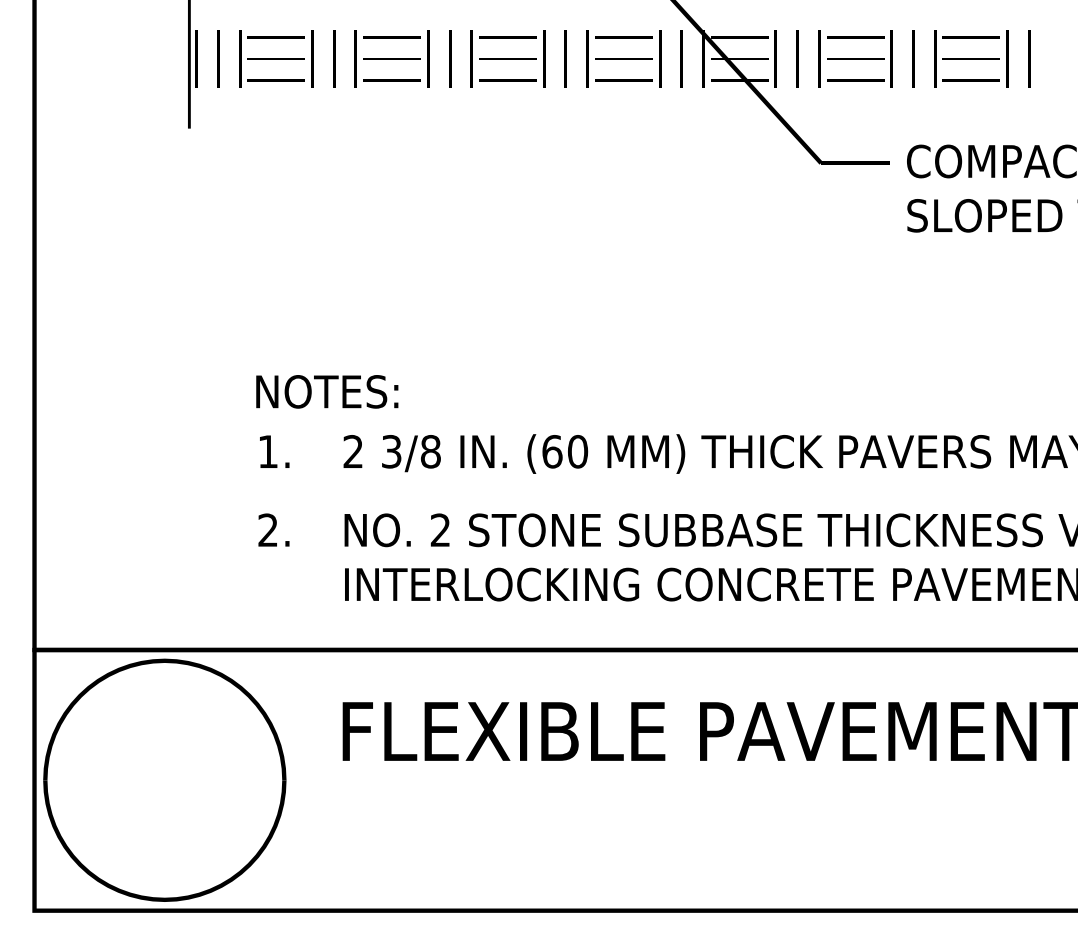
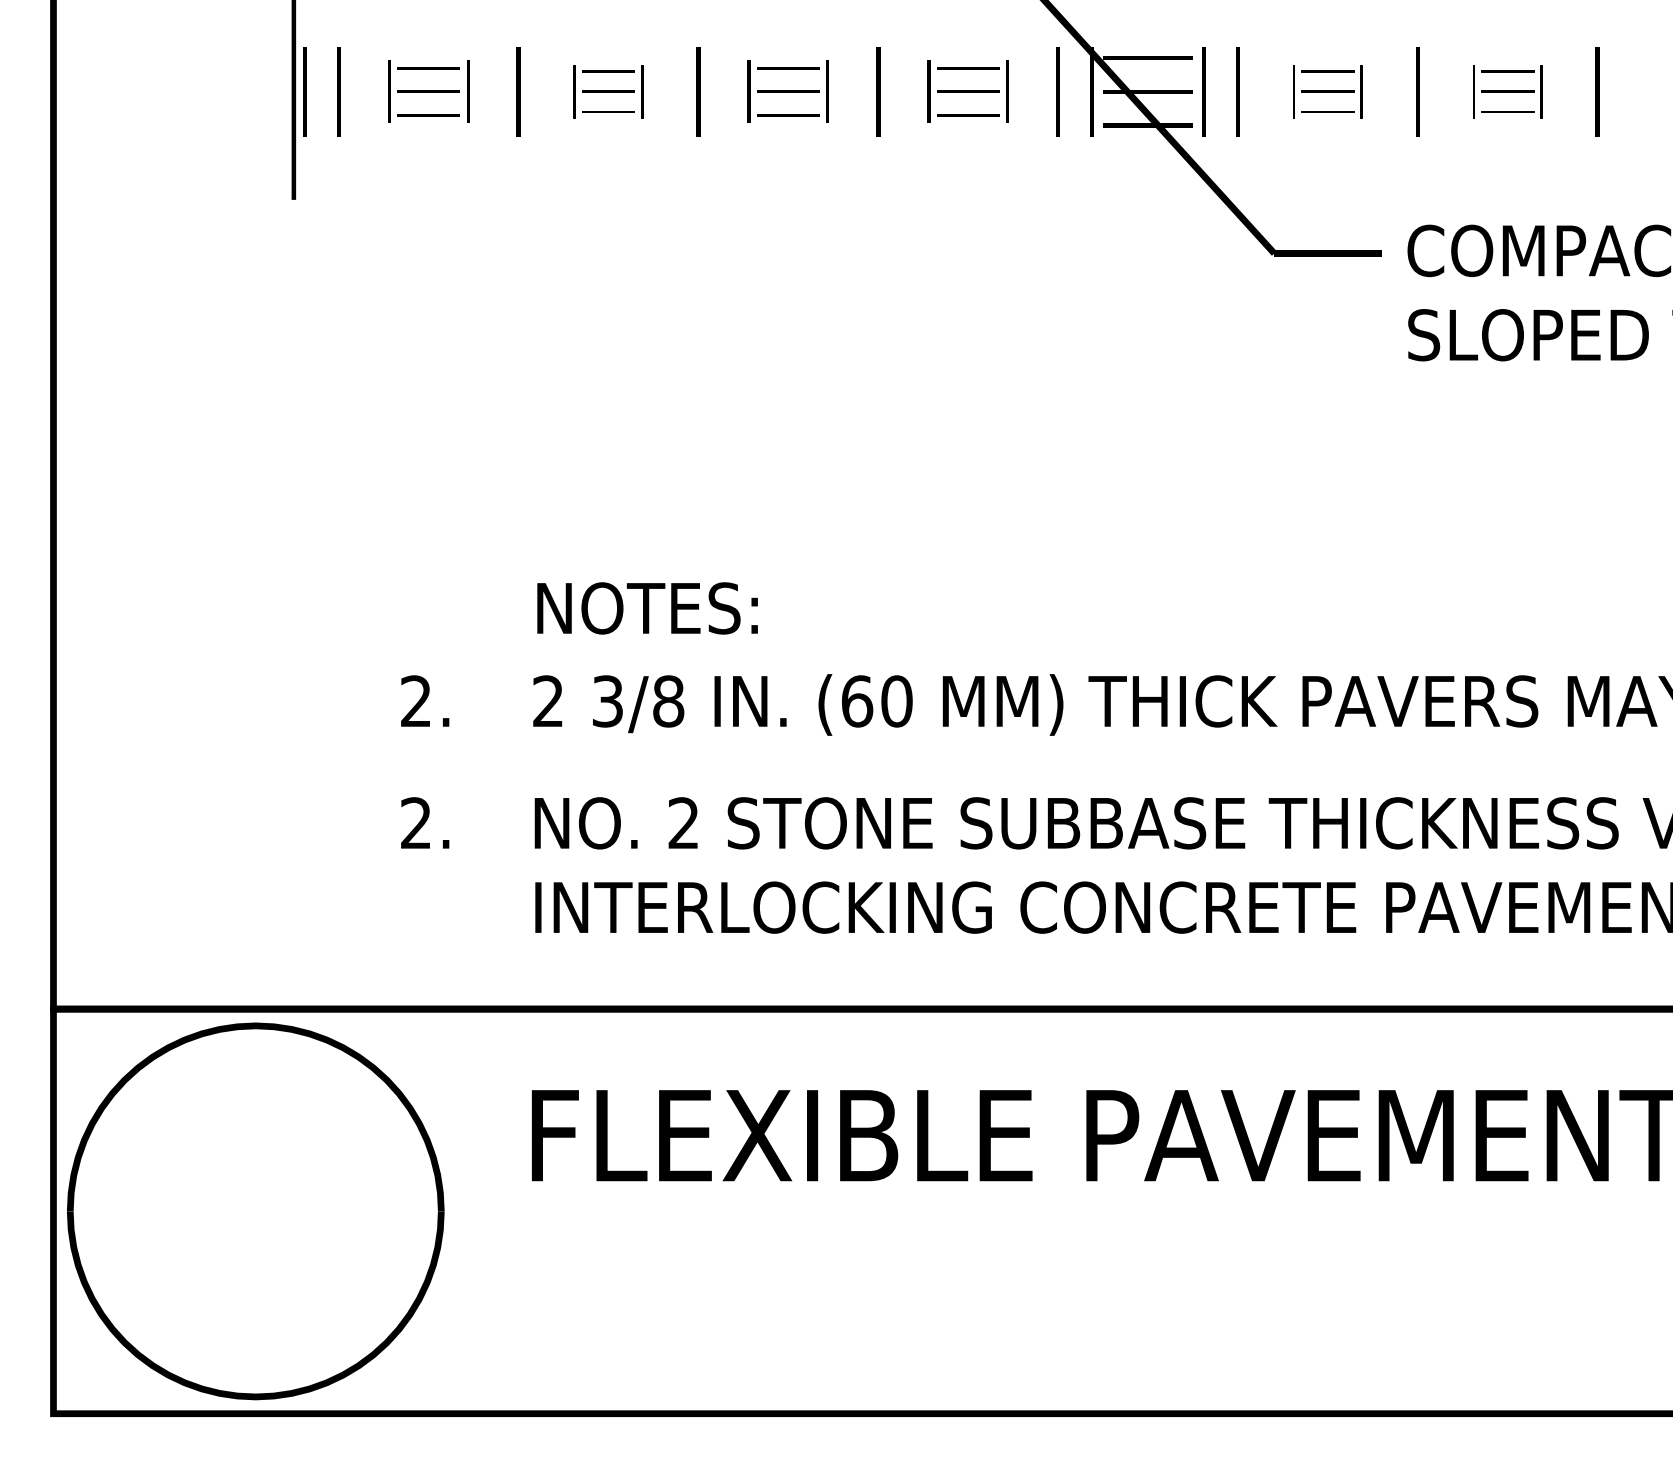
part: (276, 58) -> (429, 91), size x0.7
part: (391, 58) -> (607, 91), size x0.6
part: (507, 58) -> (787, 91), size x0.7
part: (623, 58) -> (967, 91), size x0.7
part: (855, 58) -> (1327, 91), size x0.6
part: (971, 58) -> (1507, 91), size x0.6
text: (327, 391) -> (647, 607), moved
text: (267, 451) -> (415, 701), 1. -> 2.

